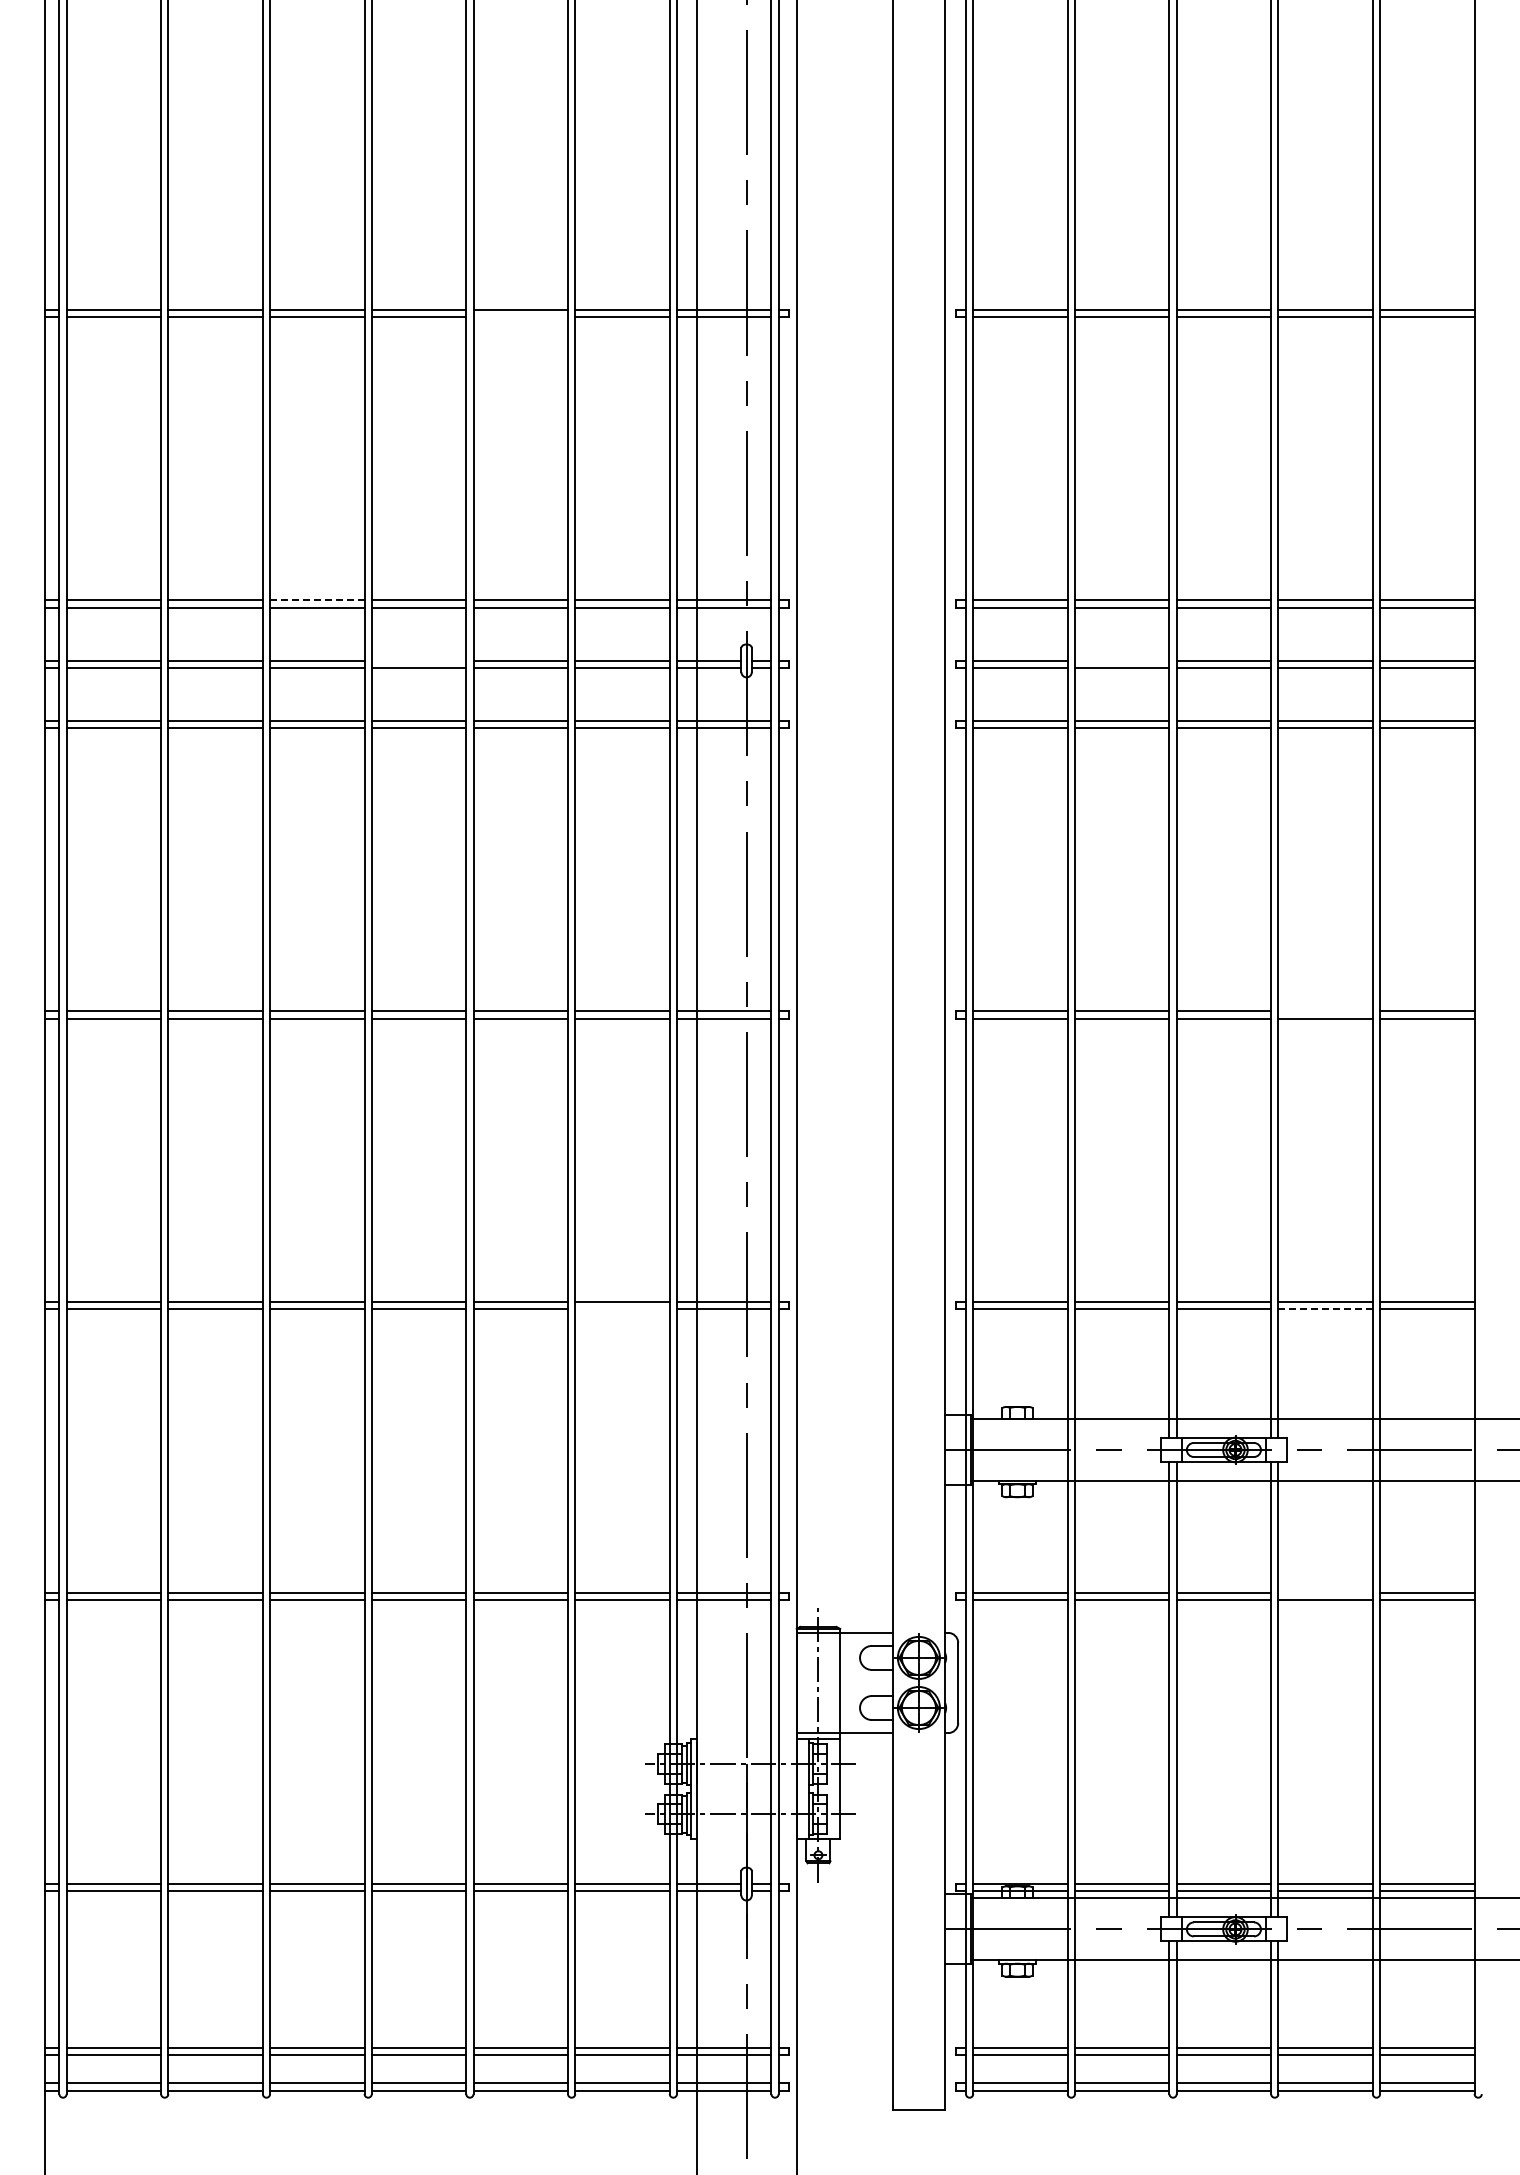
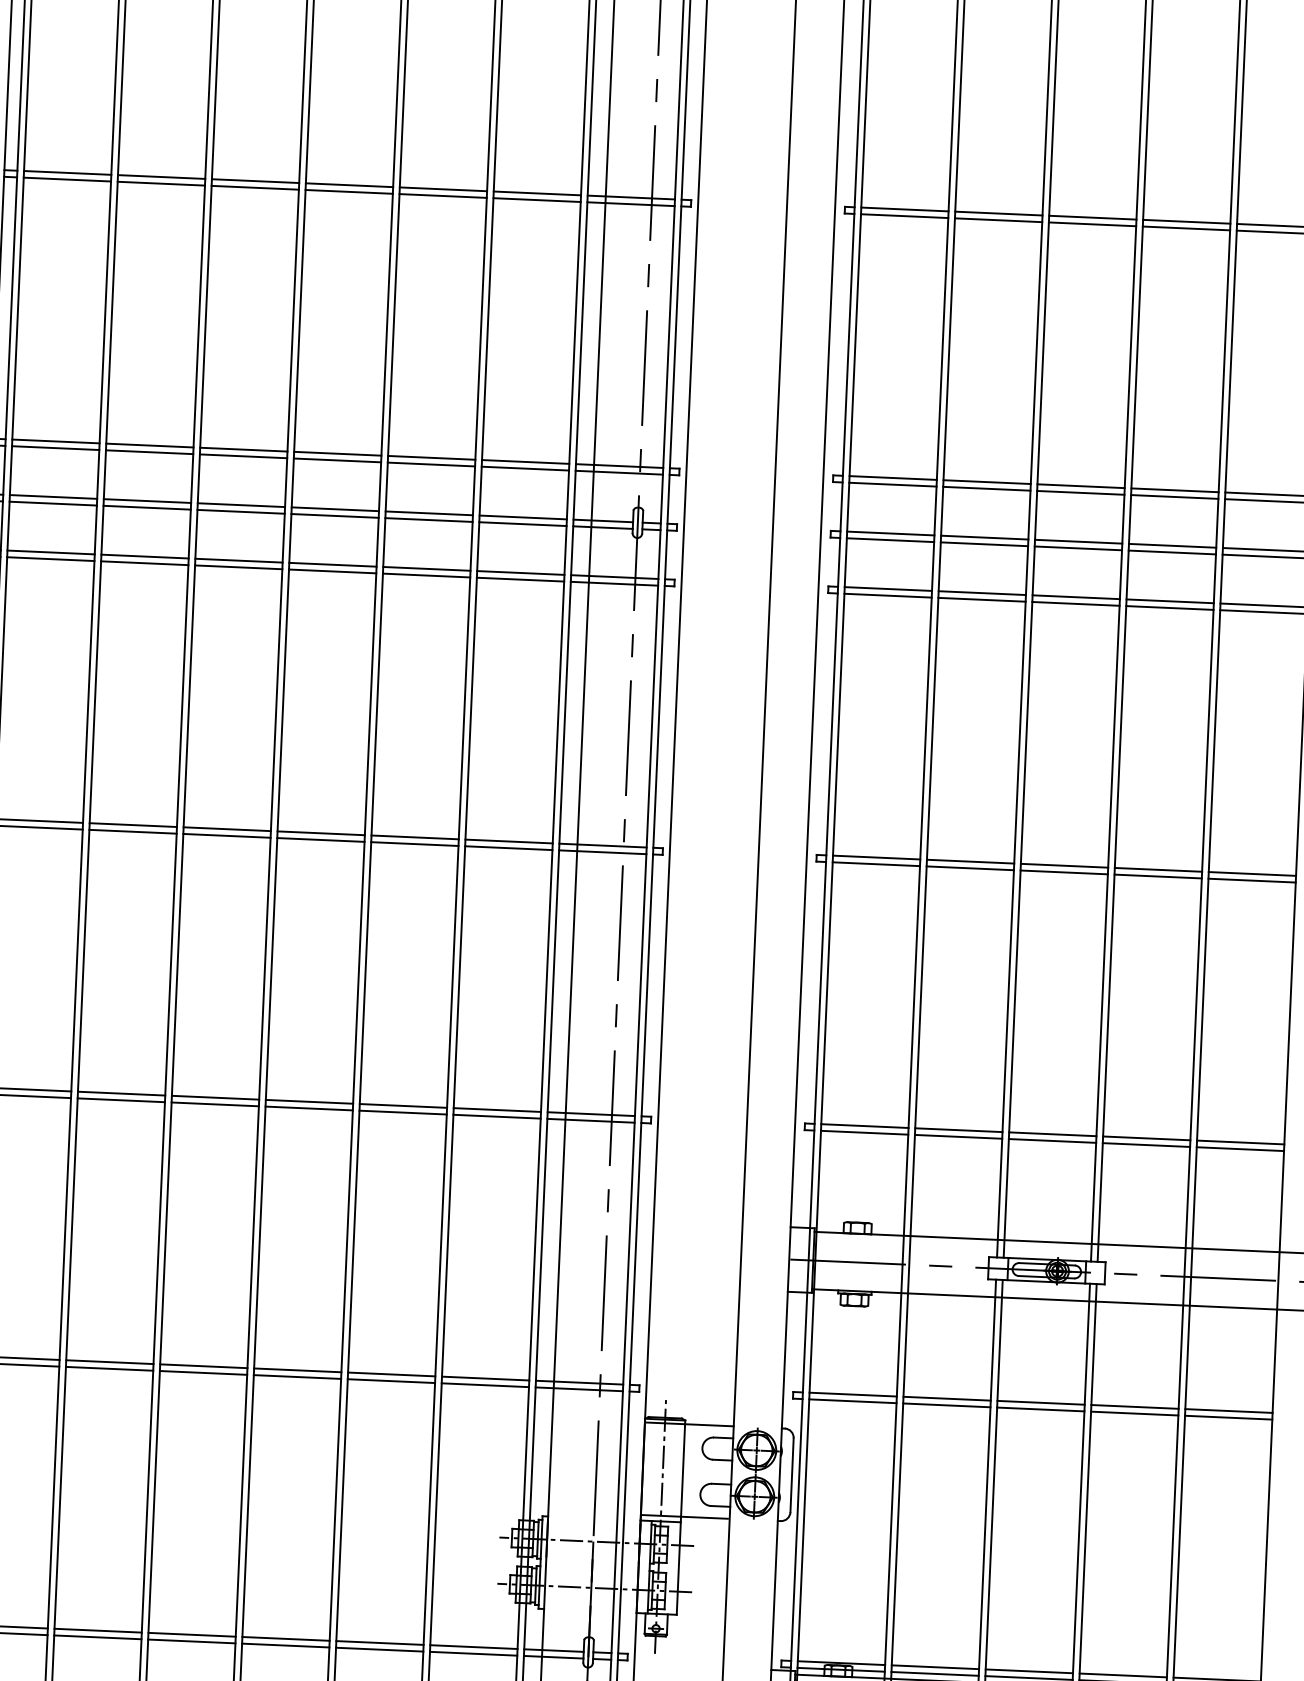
line: (520, 316) -> (442, 195), added
line: (317, 600) -> (244, 449), dashed -> solid
line: (418, 660) -> (334, 509), added
line: (1121, 660) -> (984, 537), added
line: (1325, 1011) -> (1158, 869), added
line: (622, 1309) -> (497, 1116), added
line: (1326, 1309) -> (1147, 1145), dashed -> solid
line: (1325, 1592) -> (1134, 1406), added

